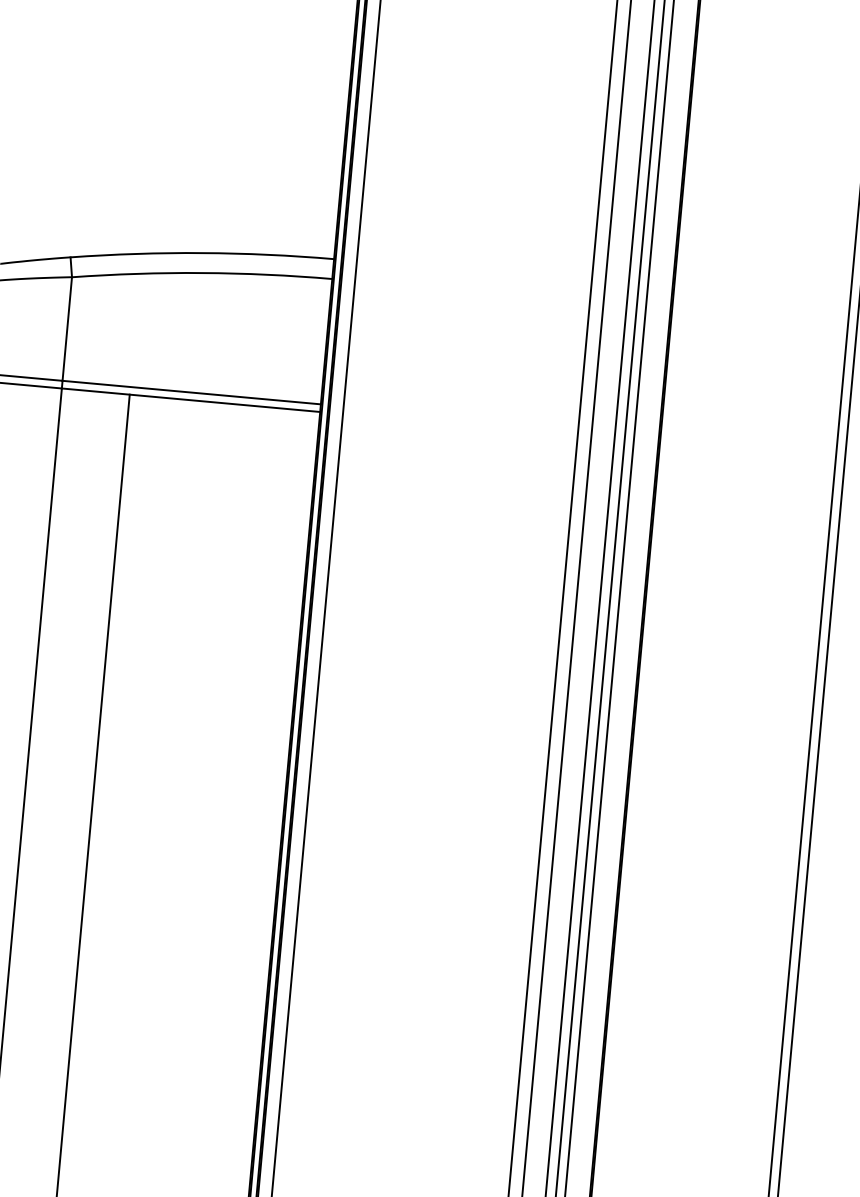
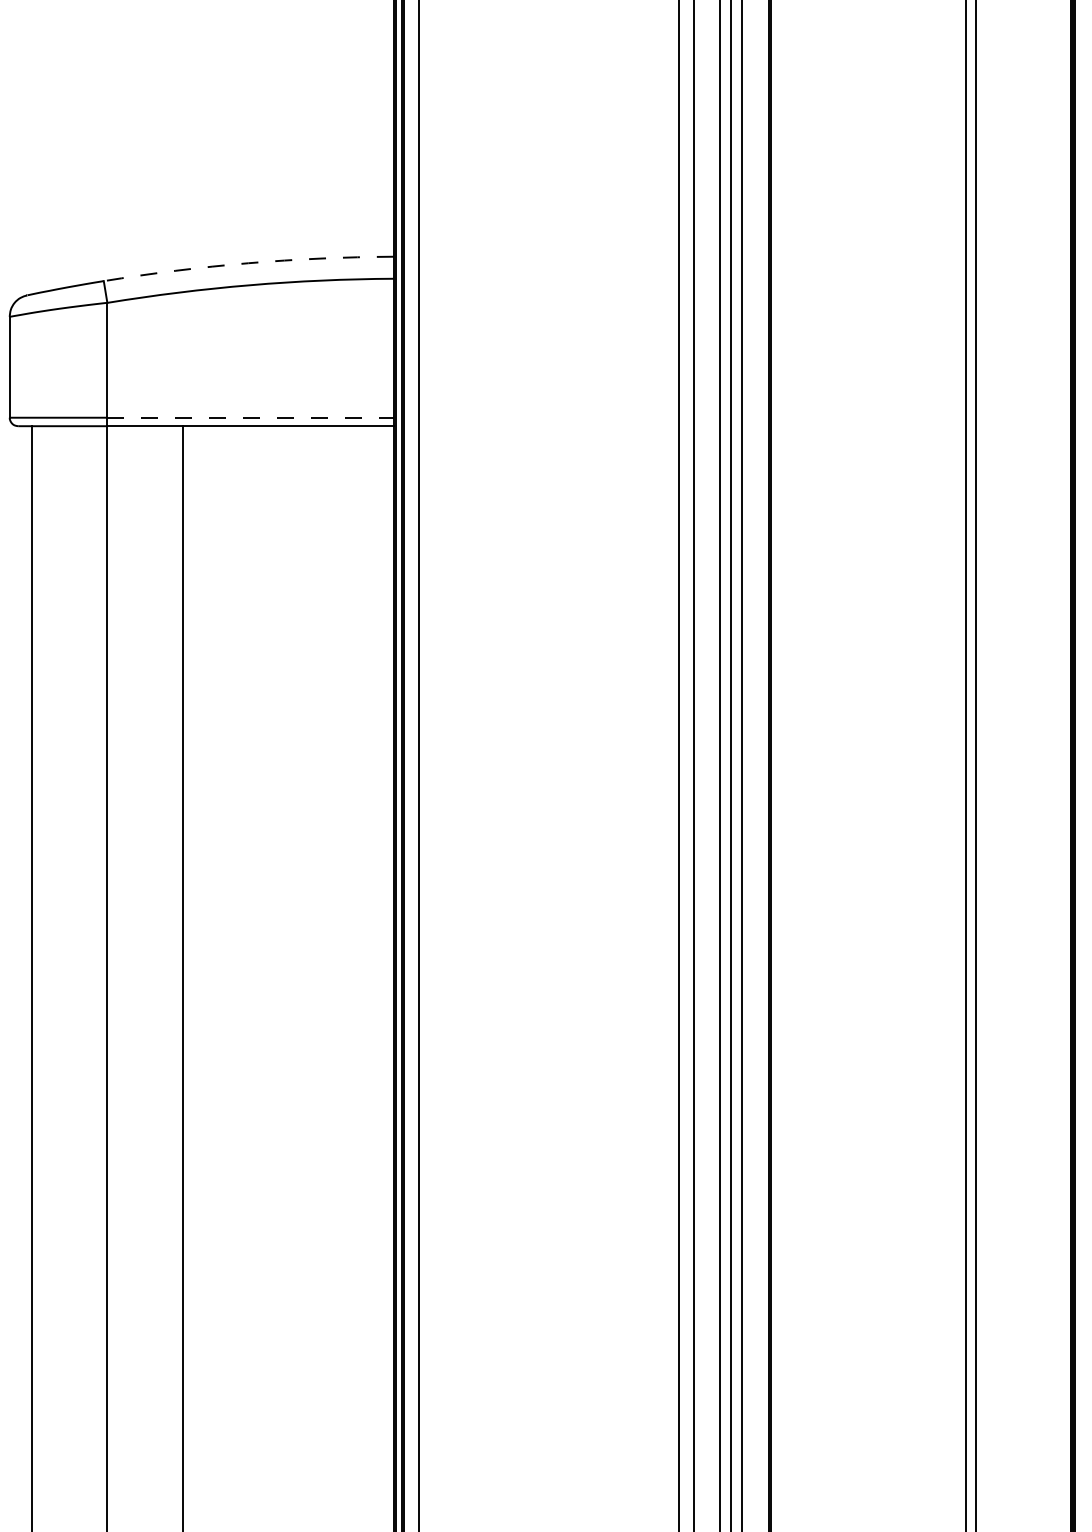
arc: (202, 253) -> (248, 263), solid -> dashed
line: (192, 392) -> (251, 417), solid -> dashed

